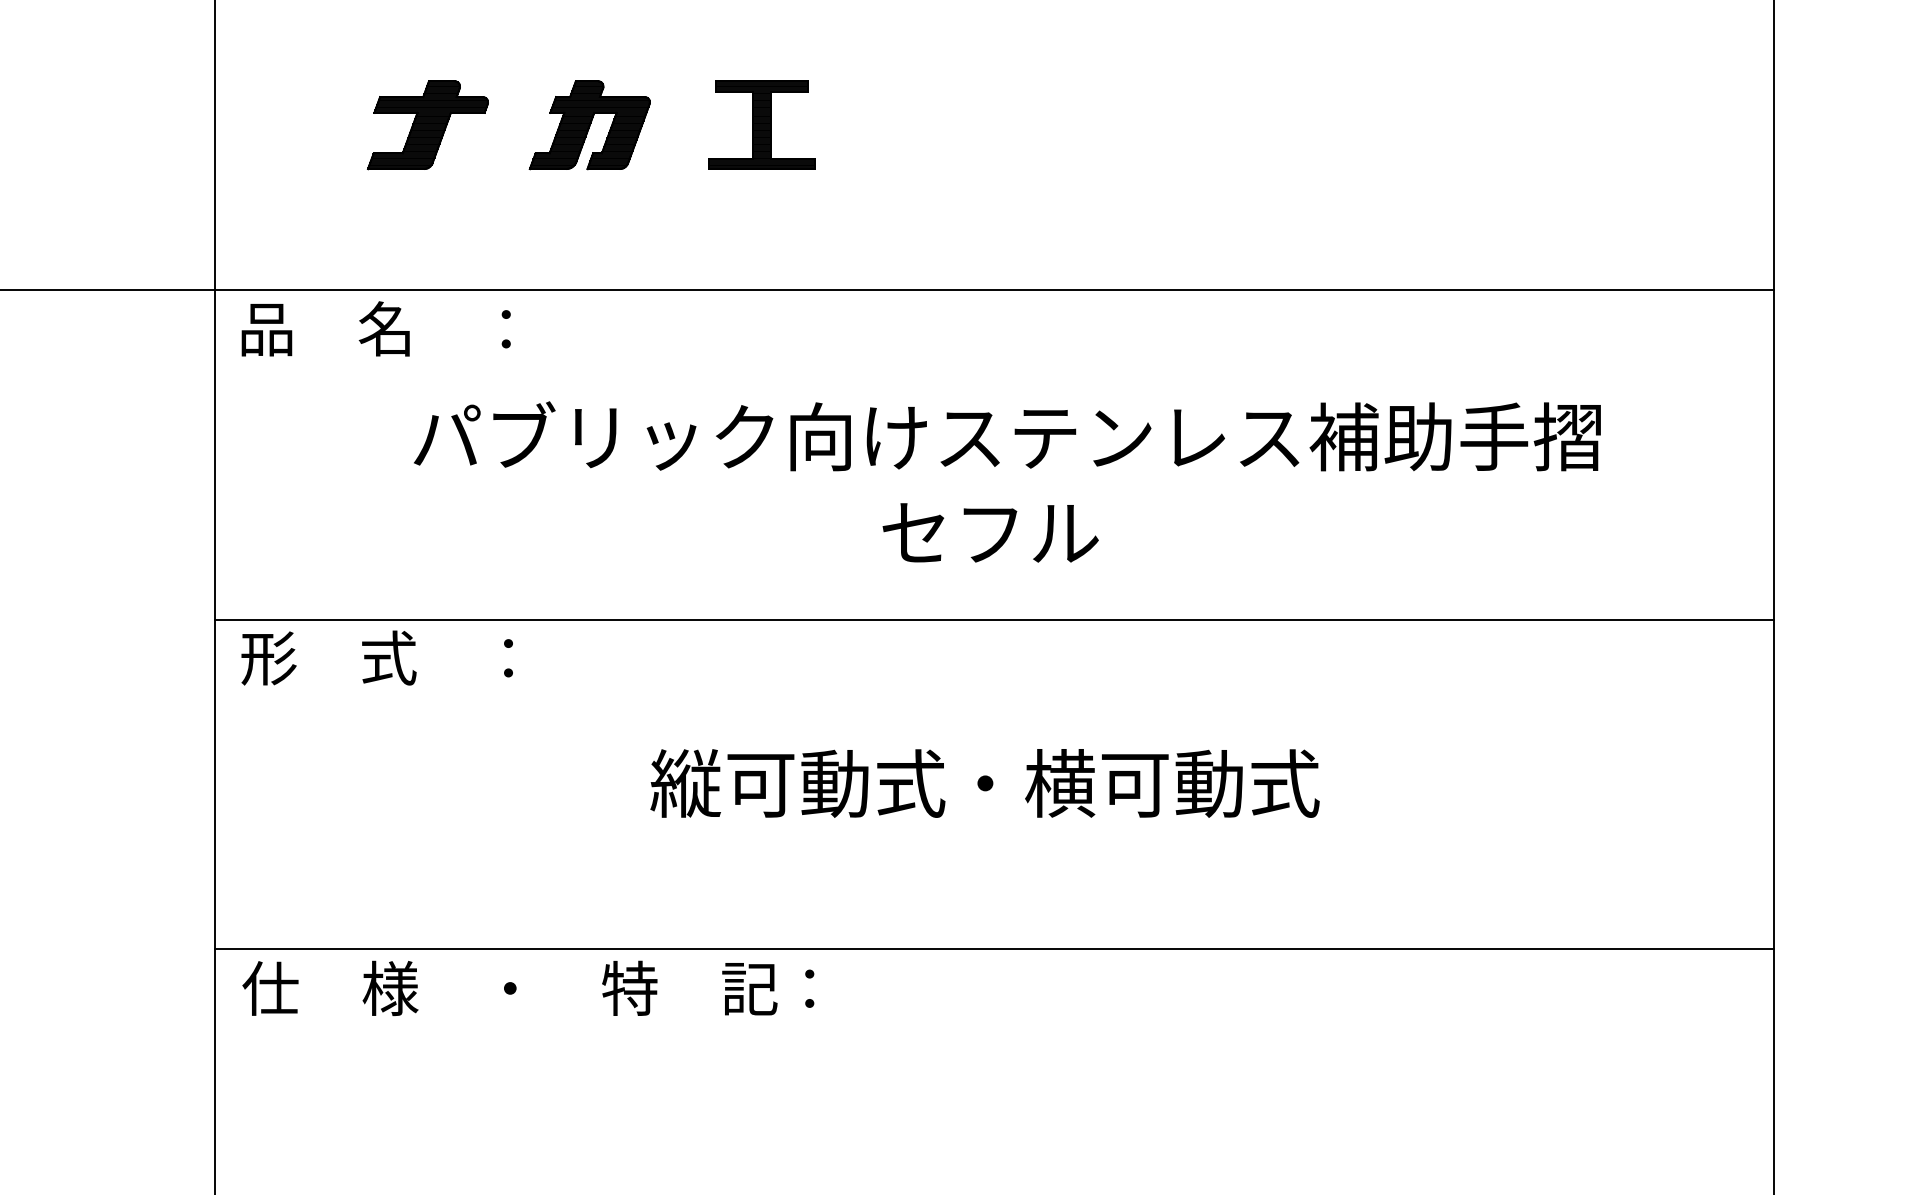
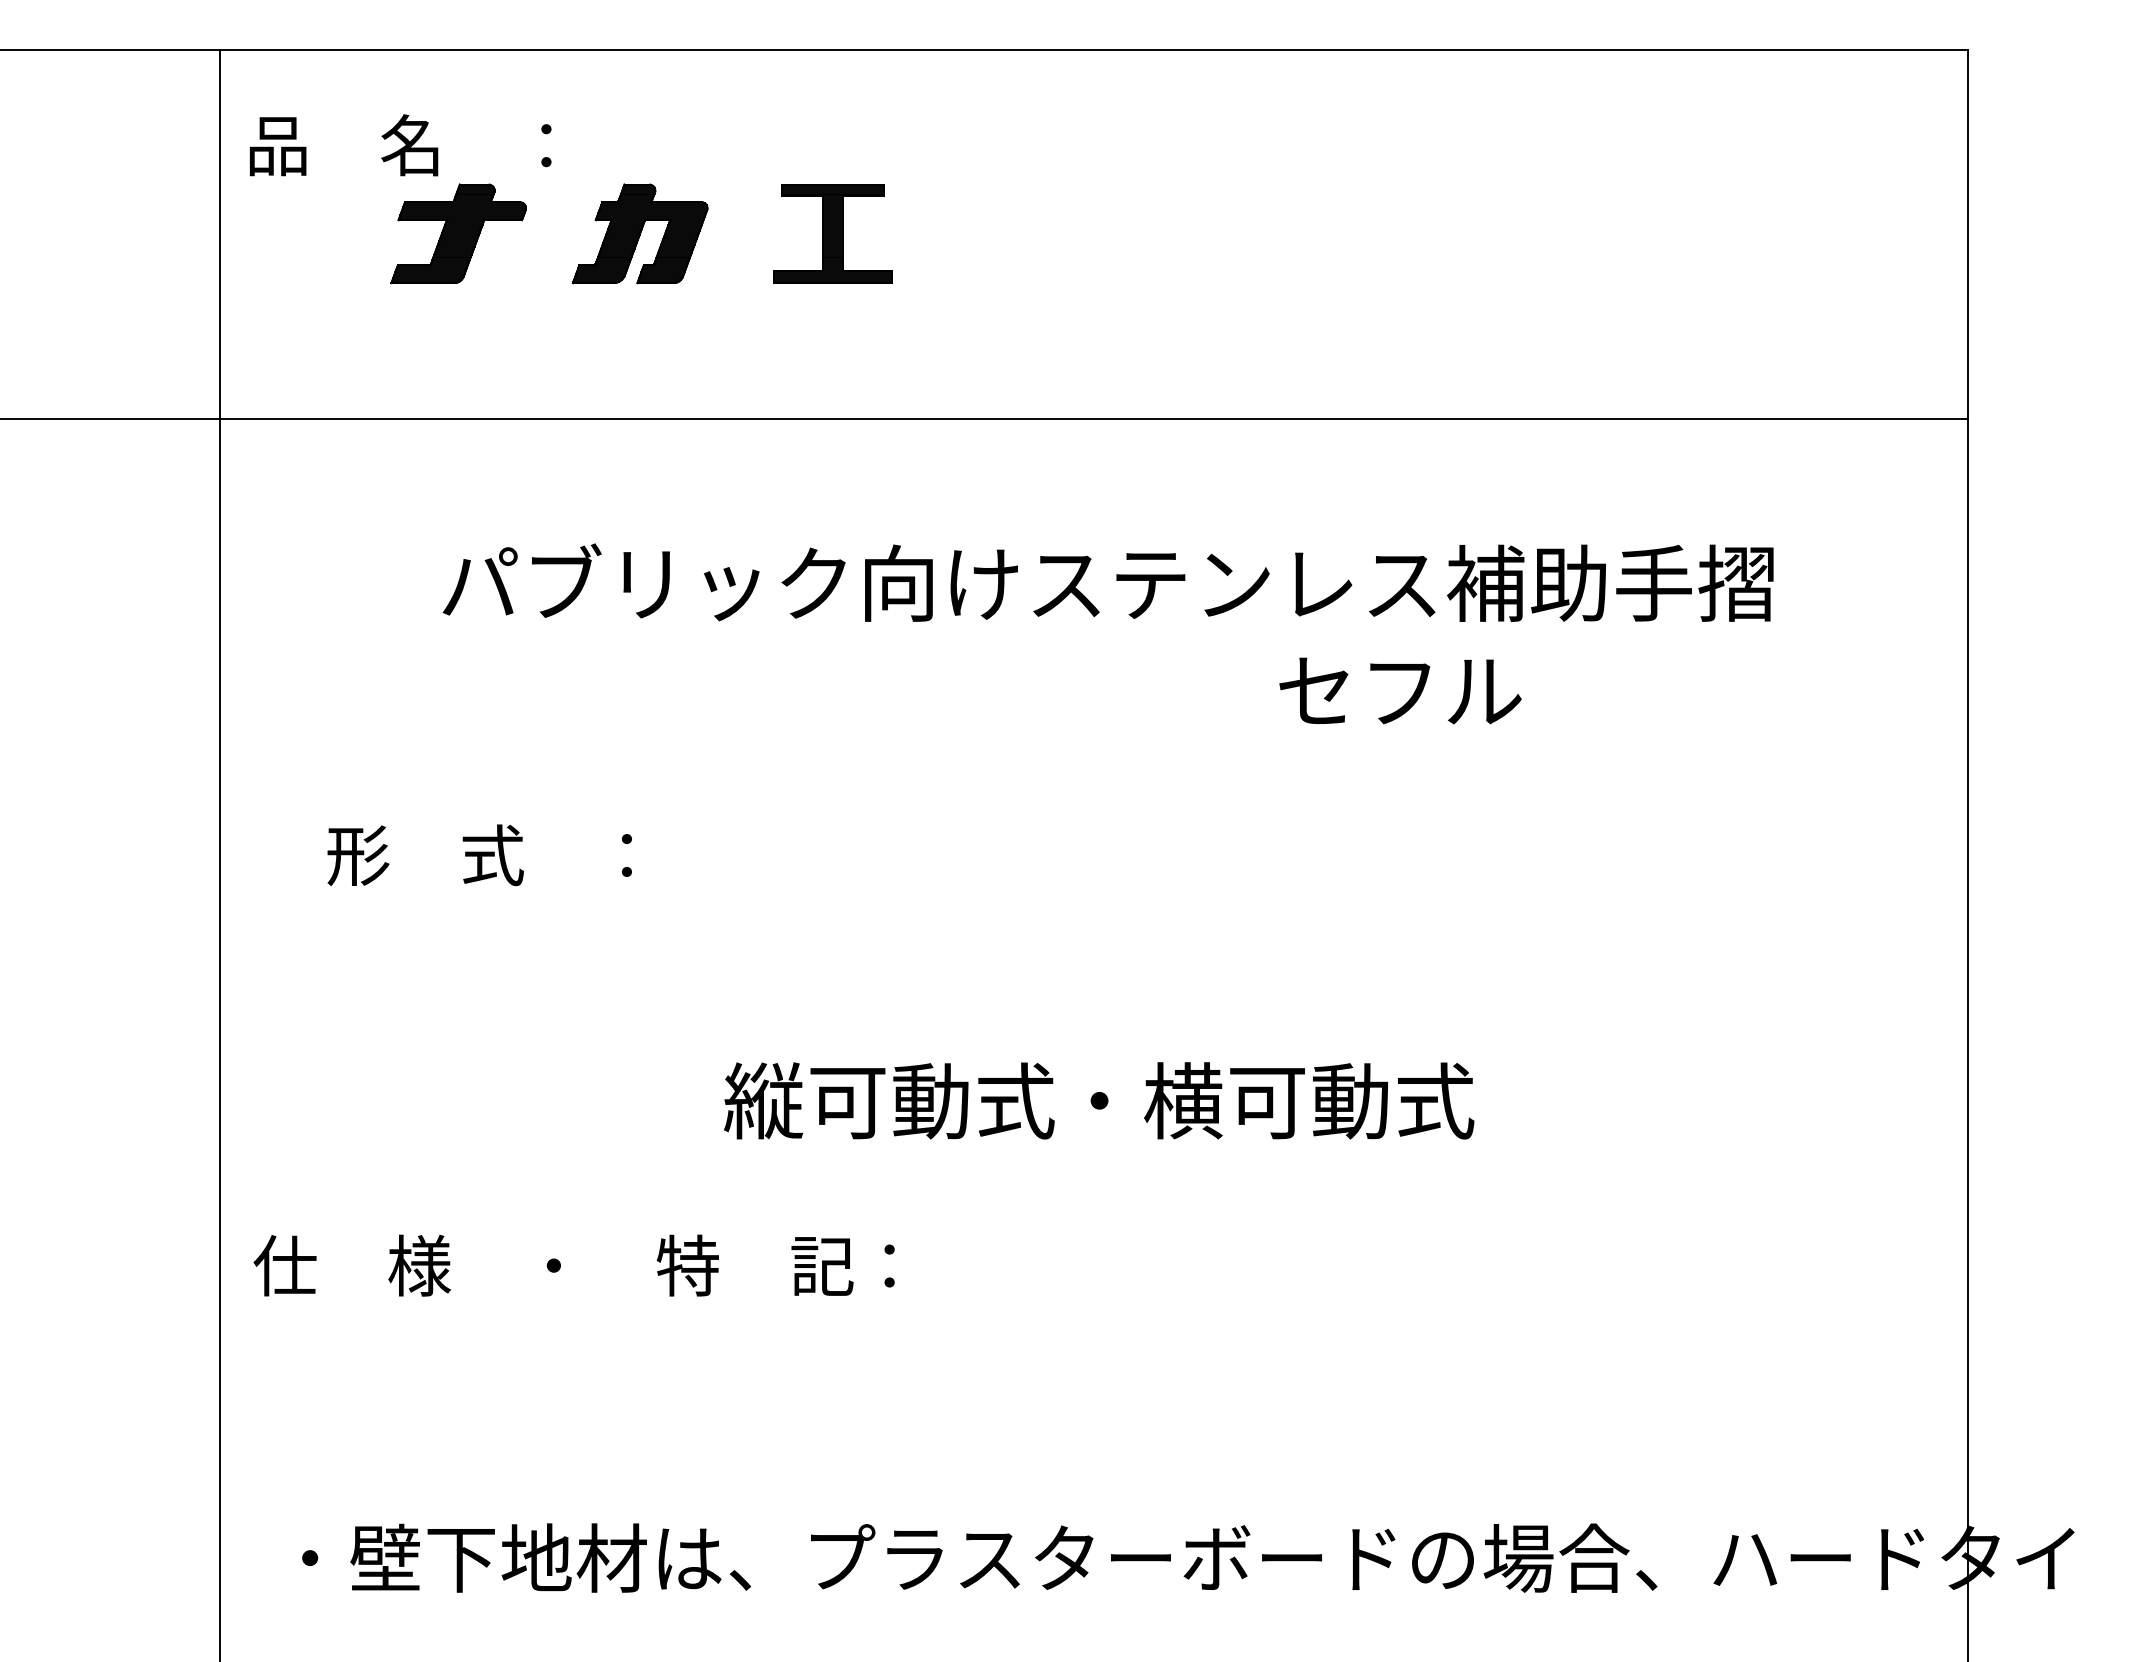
text: (376, 329) -> (400, 145), moved
text: (990, 532) -> (1400, 690), moved
line: (994, 619) -> (1093, 788), removed
text: (377, 658) -> (479, 855), moved
text: (985, 783) -> (1099, 1100), moved
line: (994, 949) -> (1093, 1157), removed
text: (527, 988) -> (573, 1265), moved

